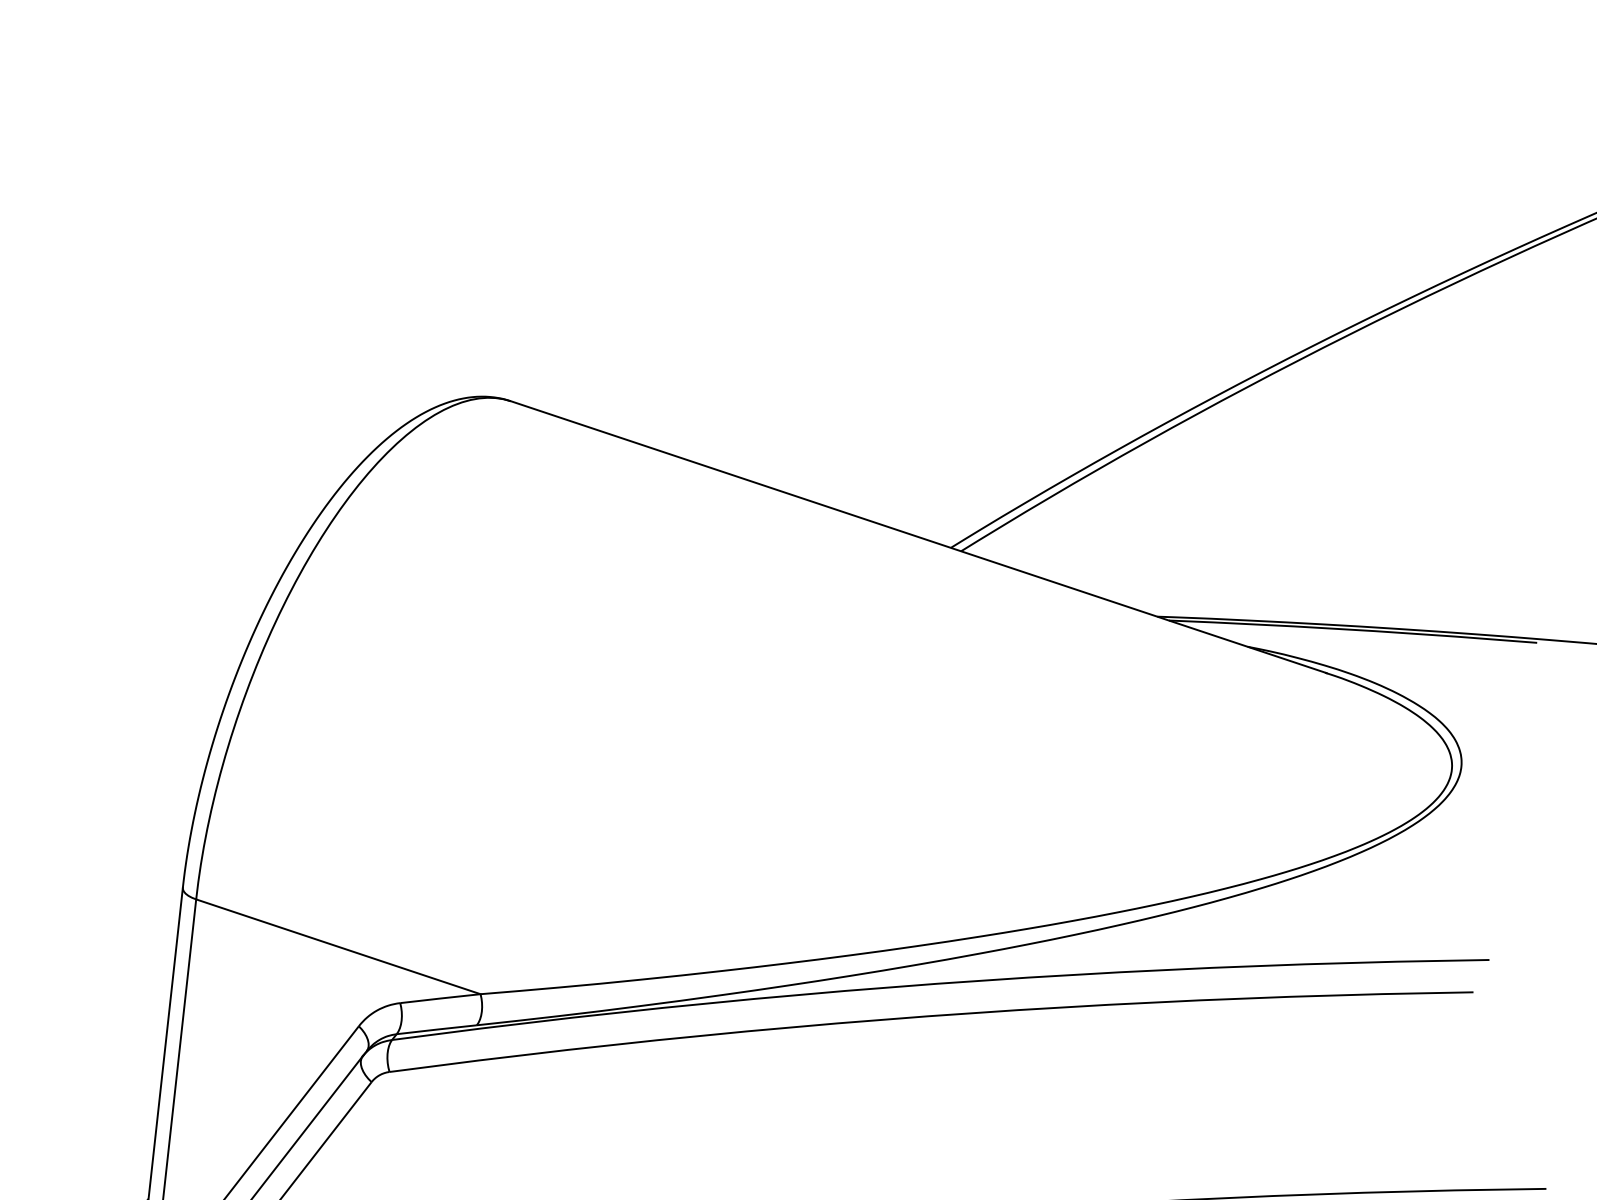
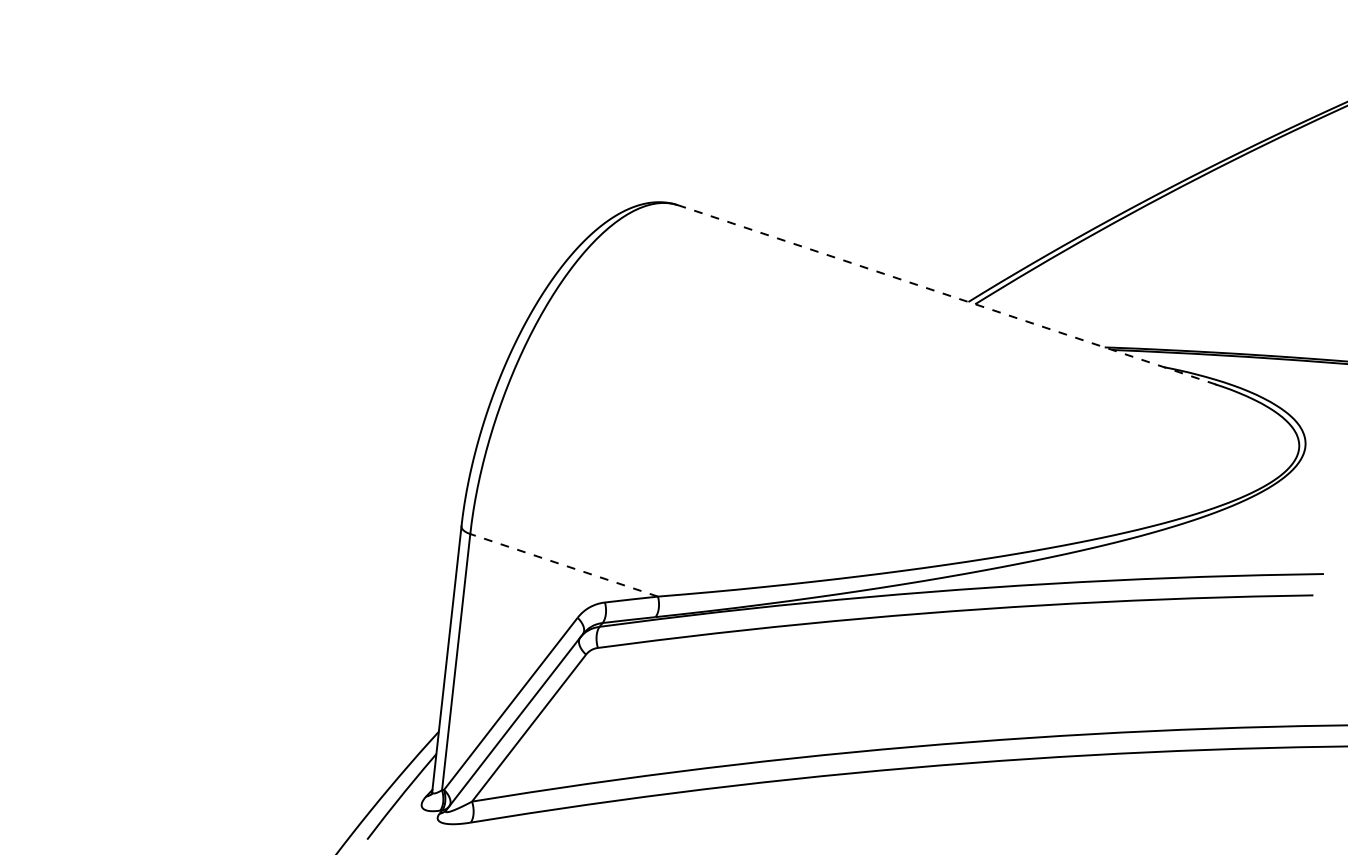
line: (919, 536) -> (947, 294), solid -> dashed
line: (338, 947) -> (564, 565), solid -> dashed

